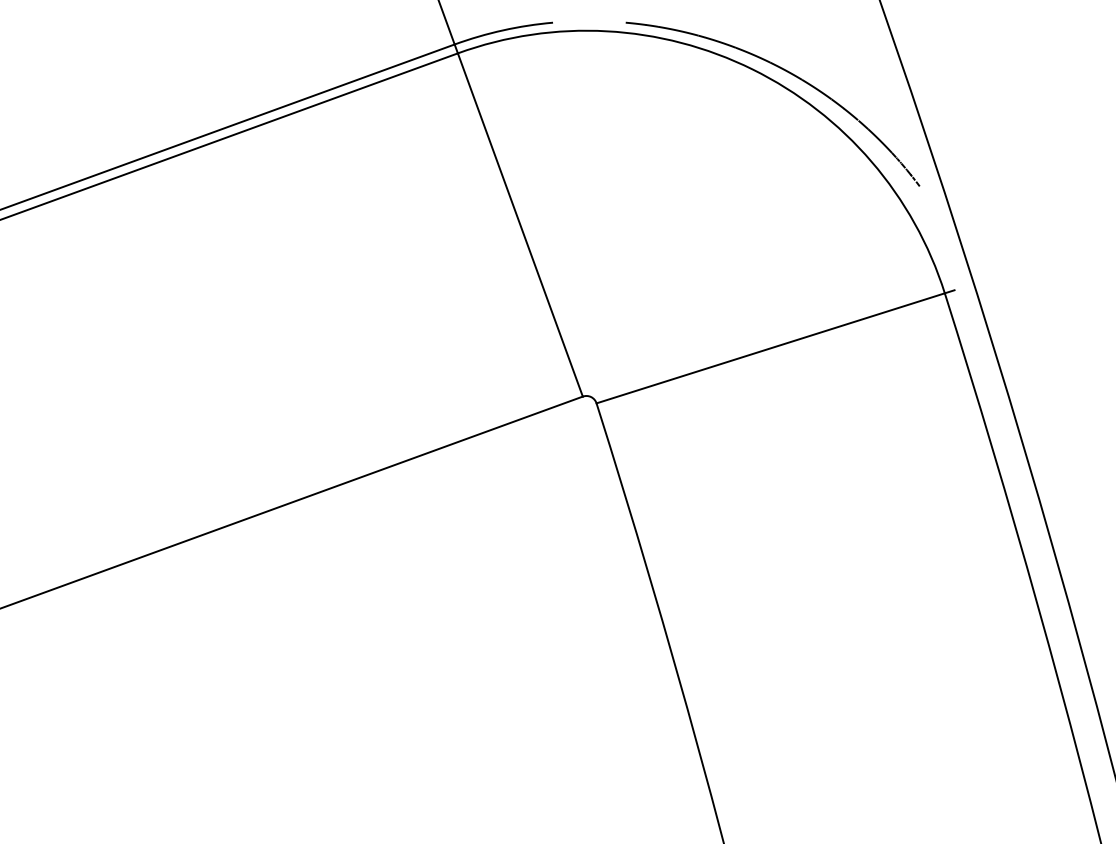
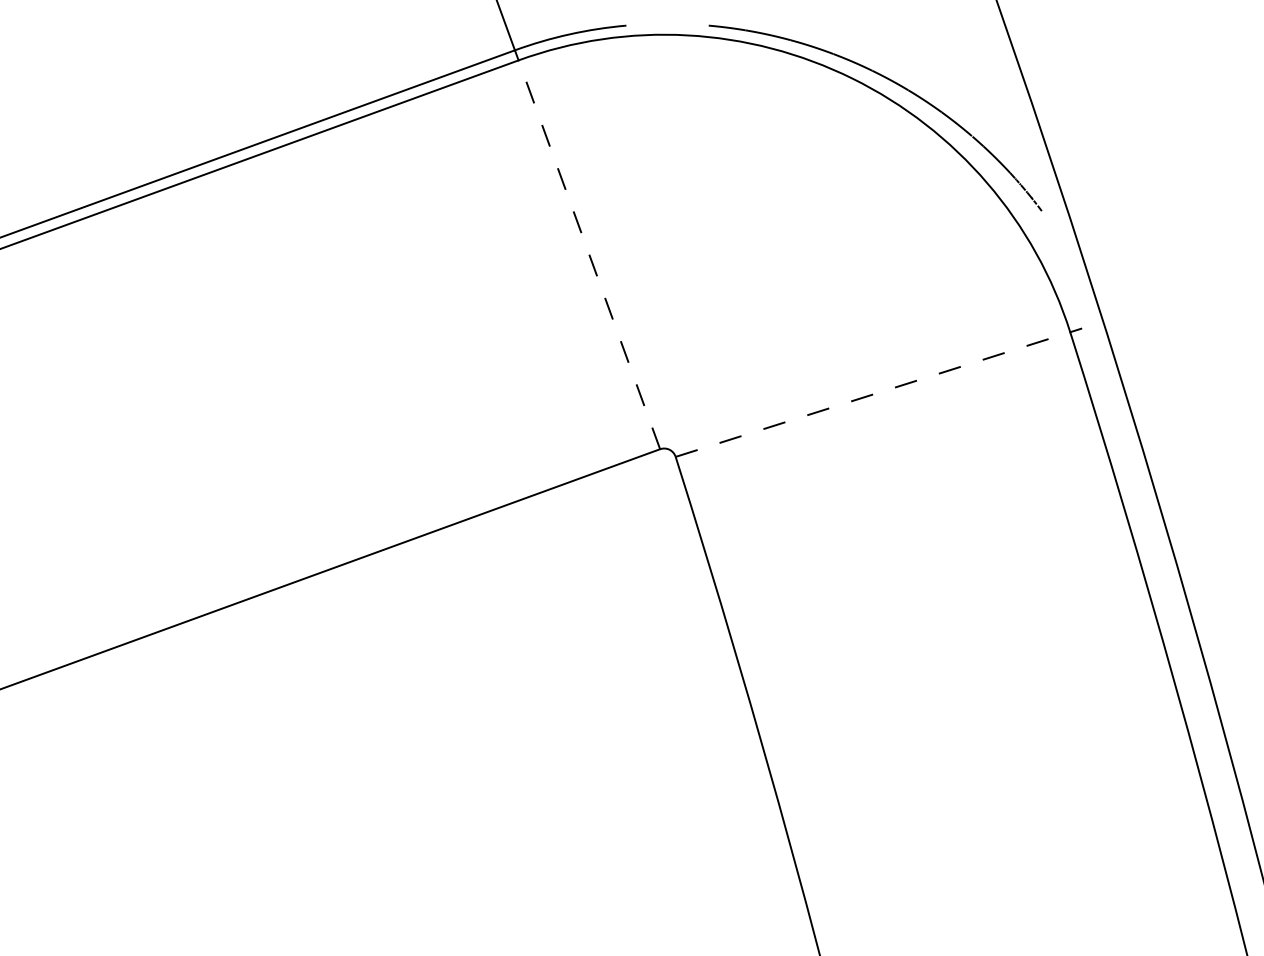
line: (520, 224) -> (589, 254), solid -> dashed
line: (770, 348) -> (872, 394), solid -> dashed

